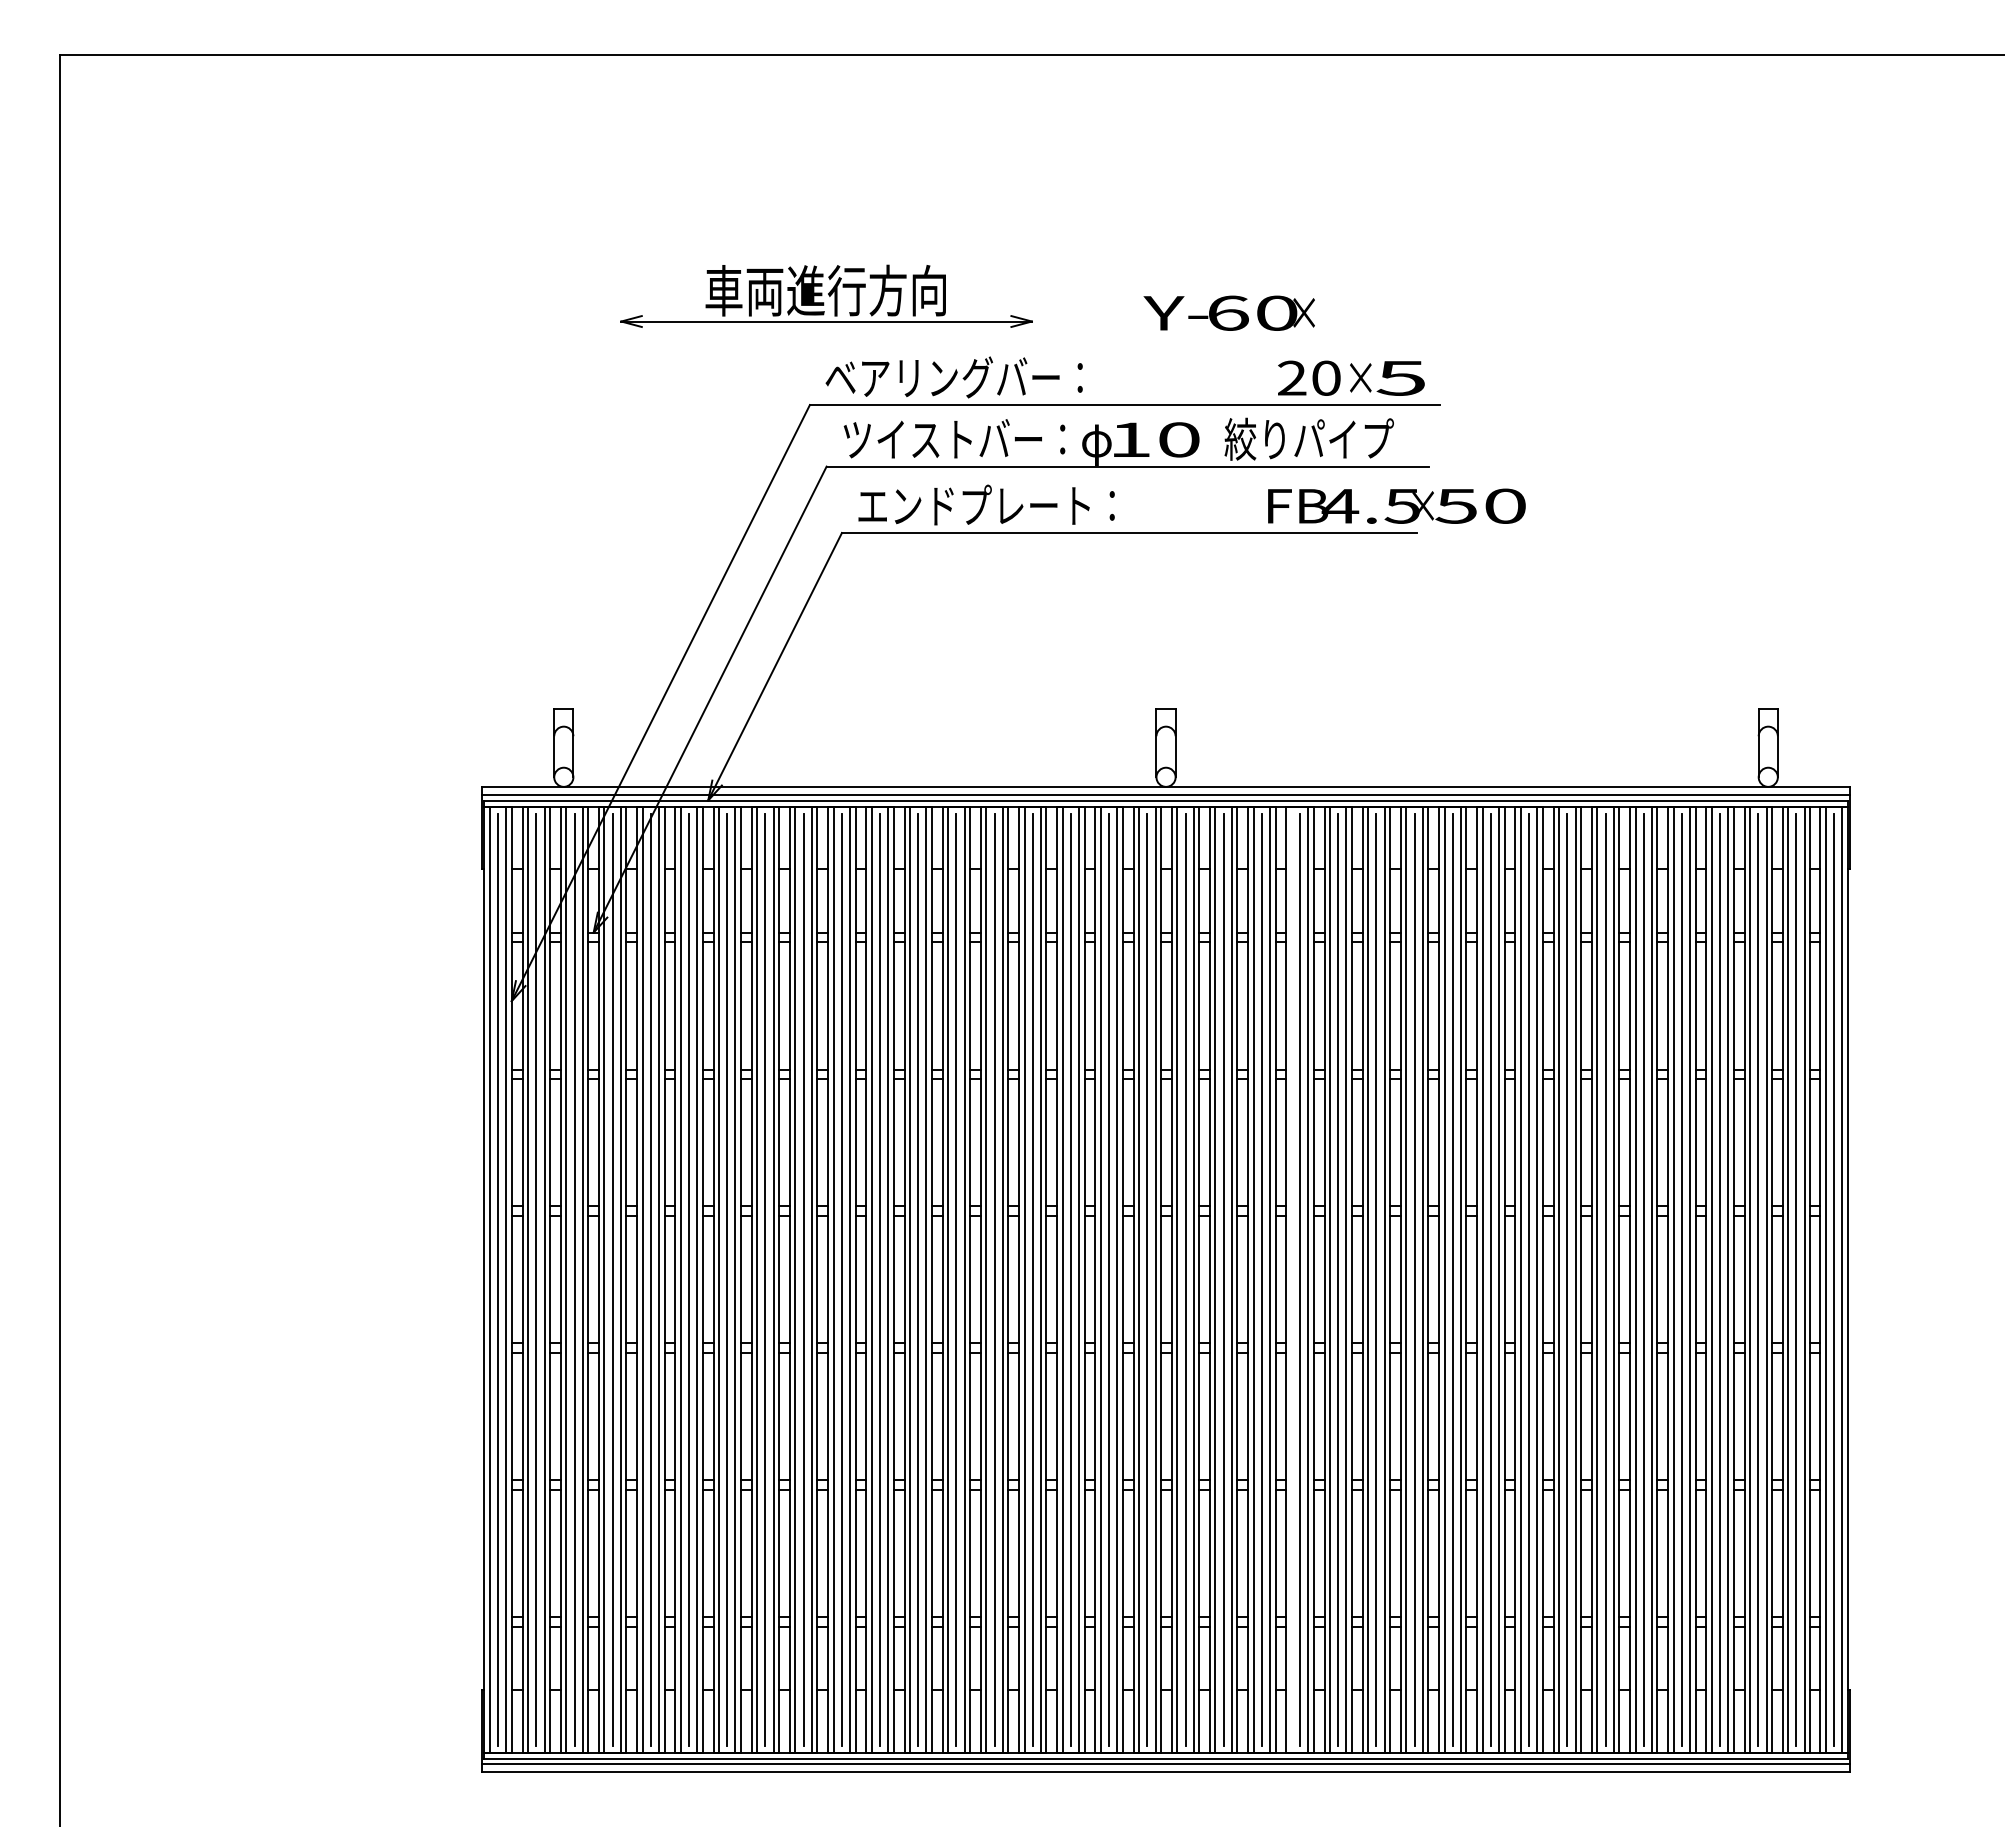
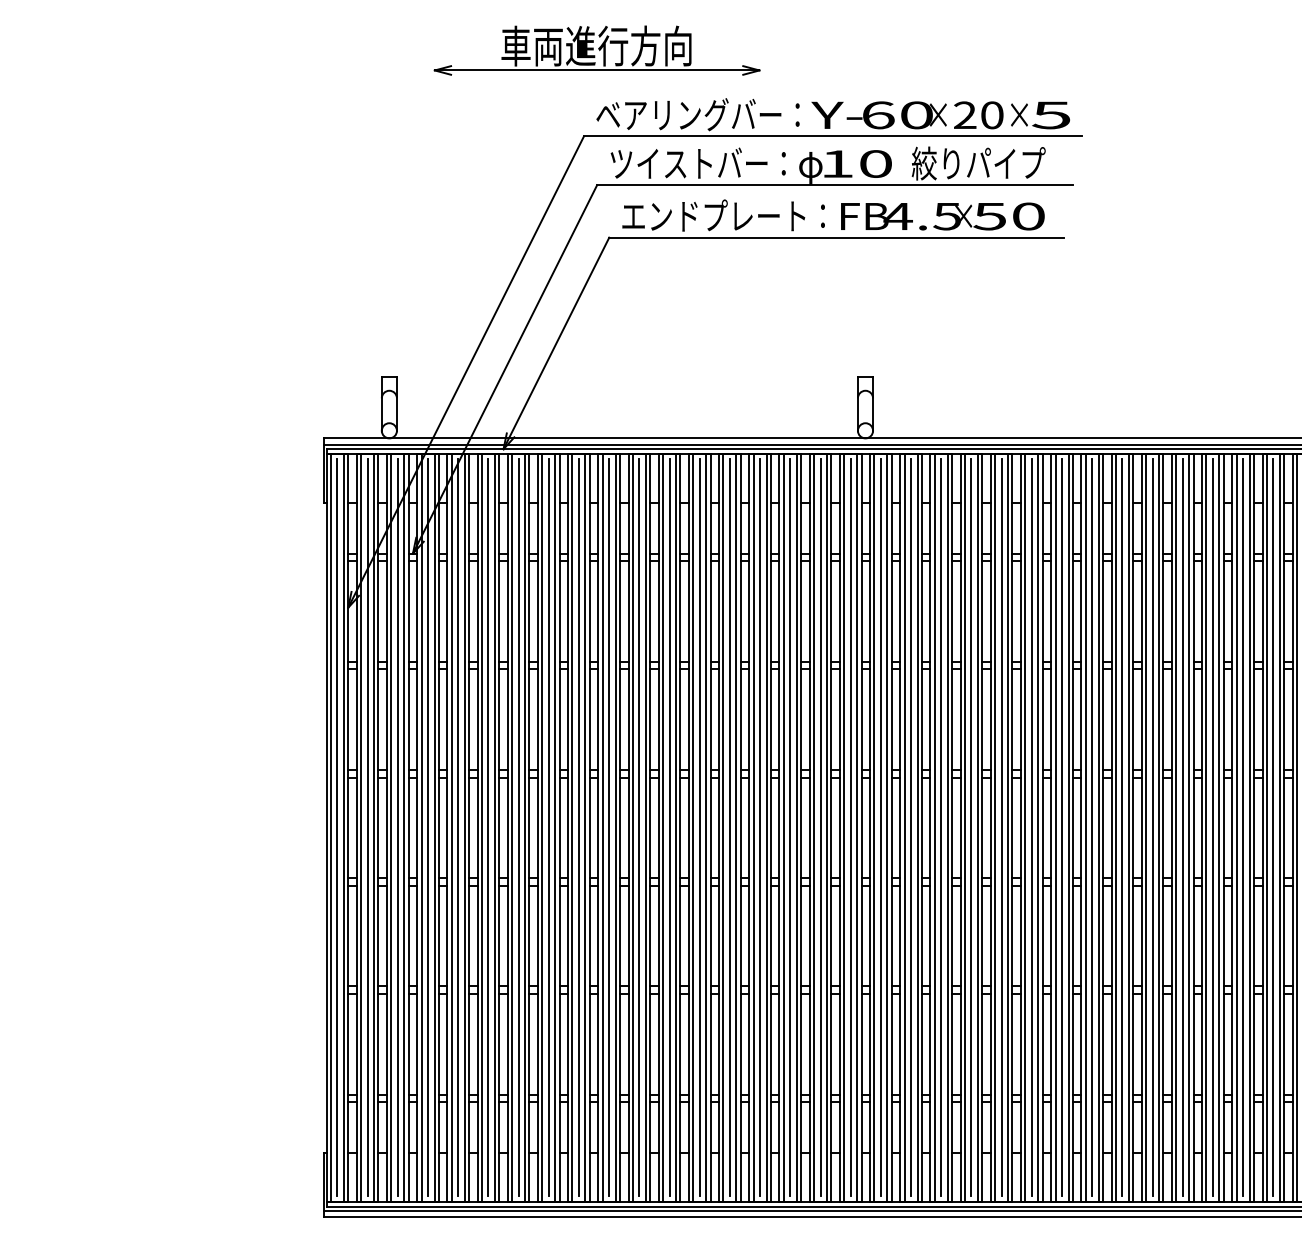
text: (1228, 312) -> (878, 114), moved
text: (1396, 505) -> (942, 215), moved
line: (1291, 1279) -> (964, 827), added

